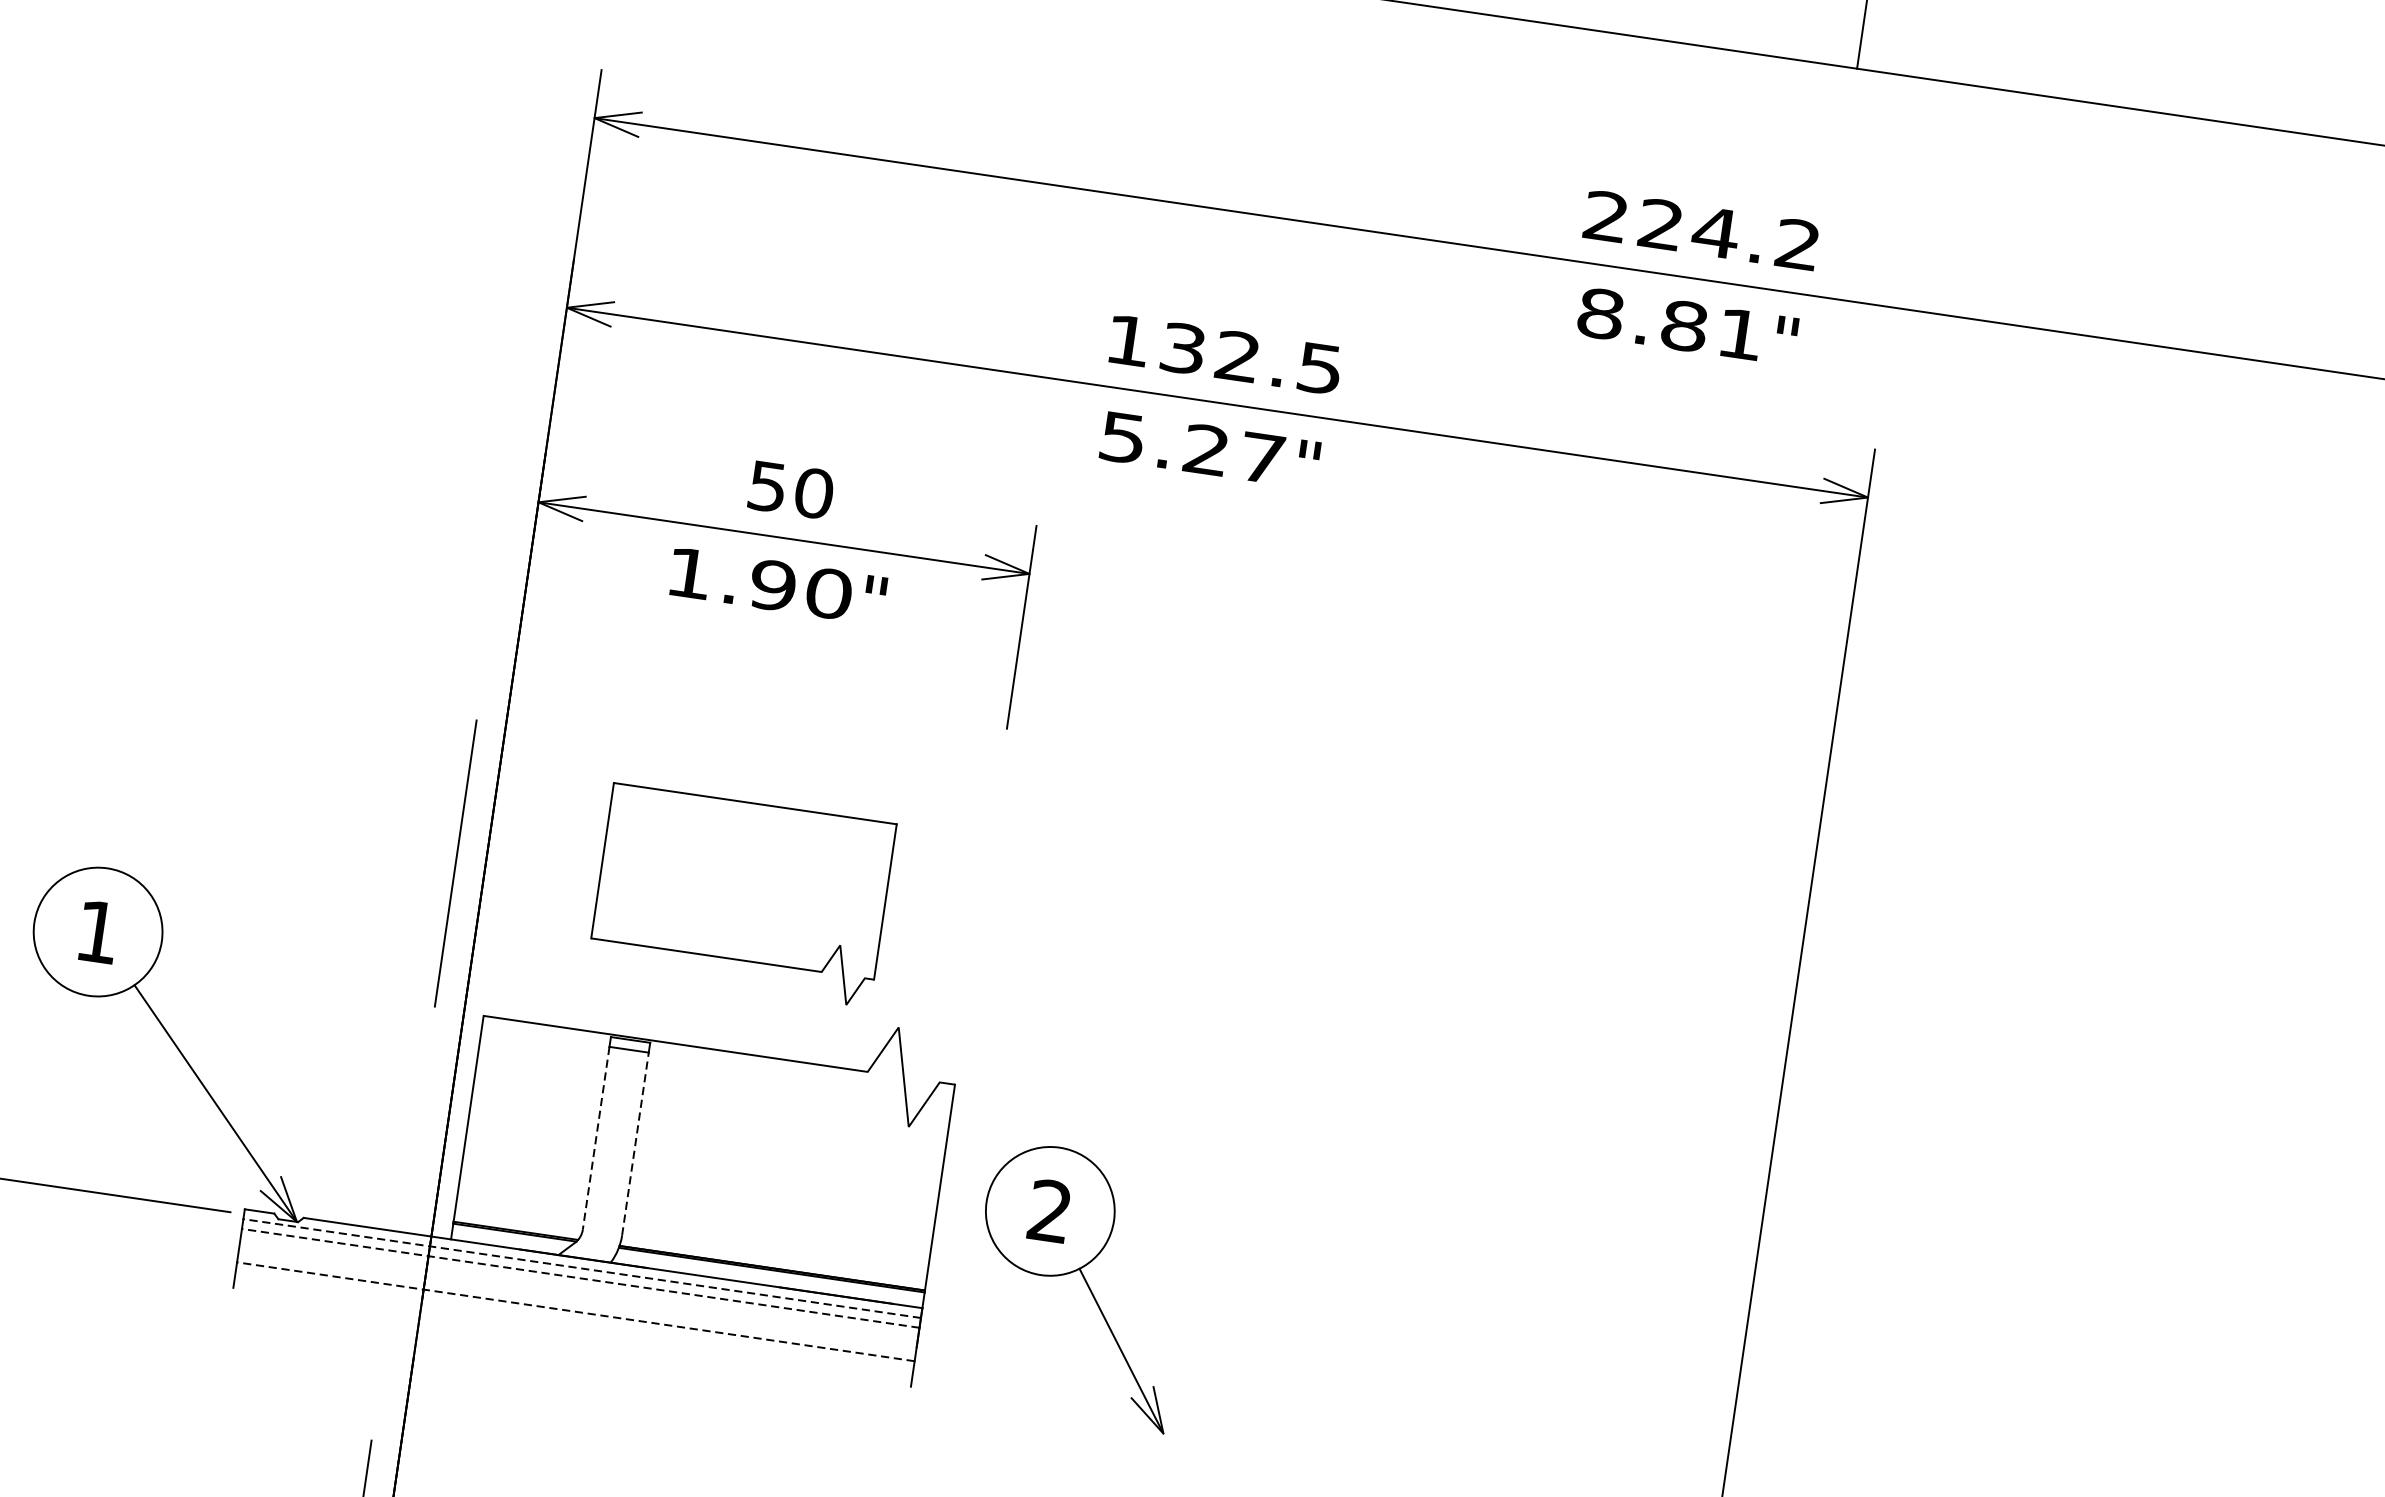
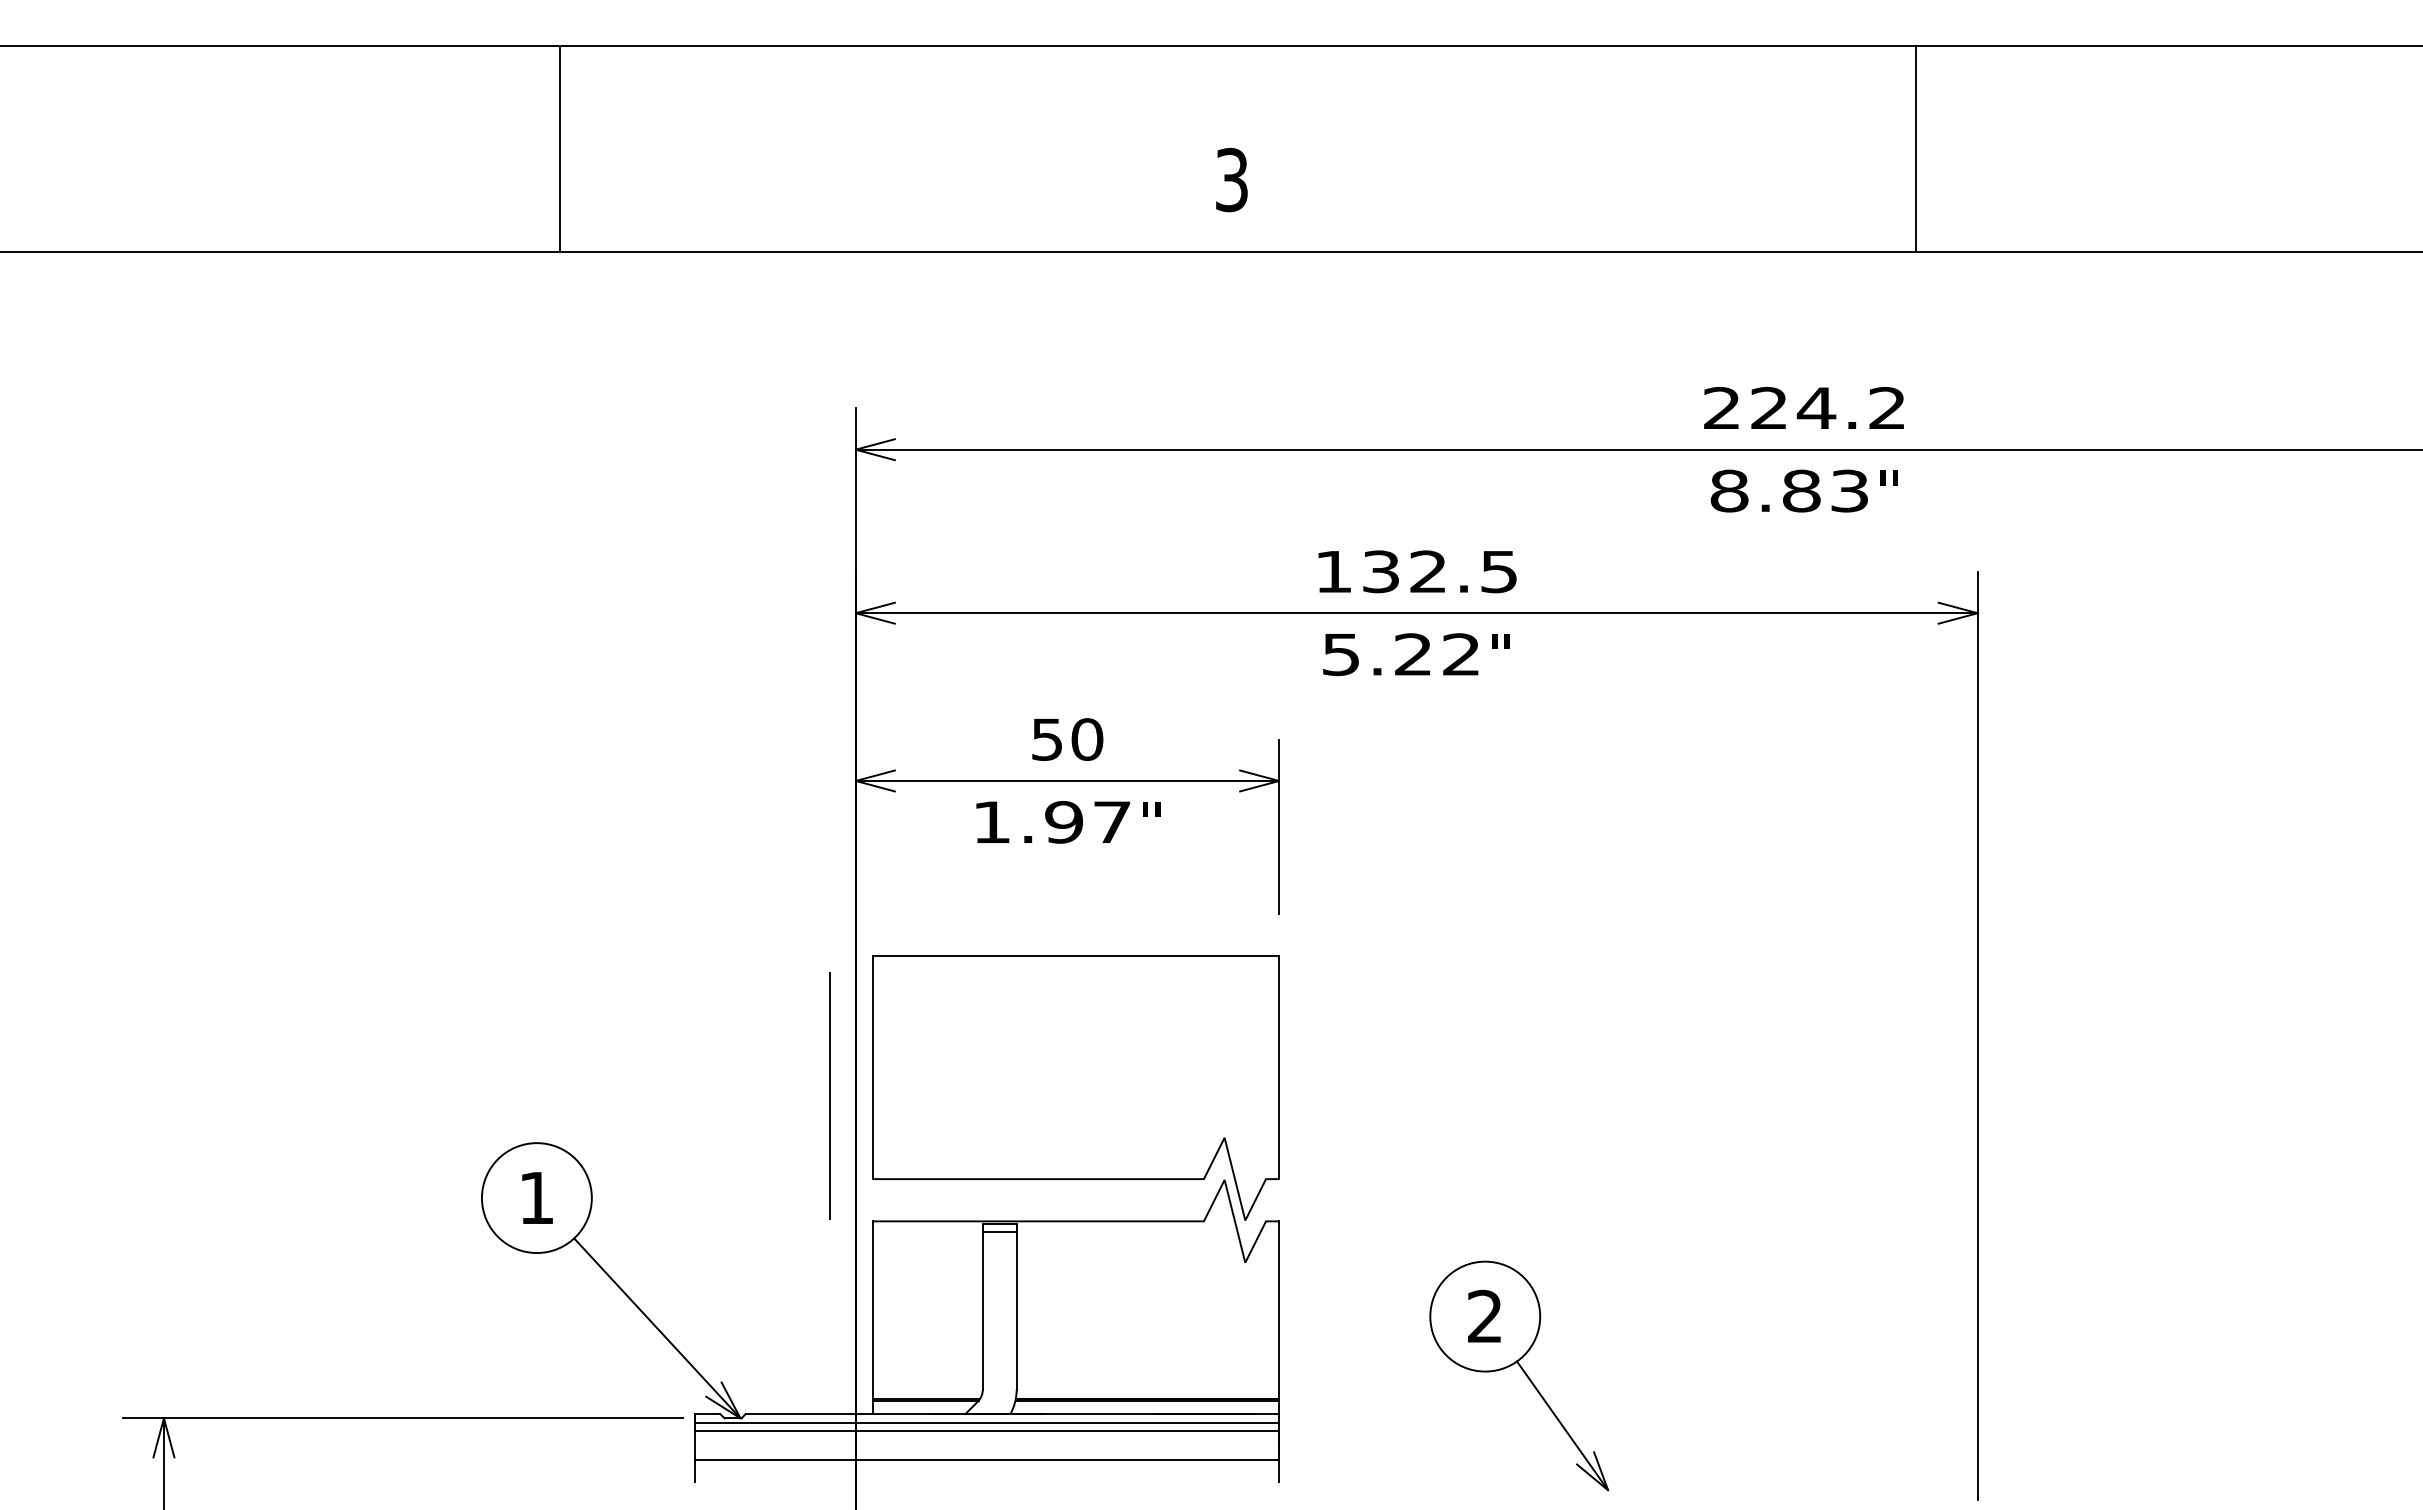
text: (1740, 333) -> (1849, 490), 8.81 -> 8.83
text: (1262, 458) -> (1461, 654), 5.27 -> 5.22
text: (829, 593) -> (1112, 822), 1.90 -> 1.97
part: (741, 894) -> (1075, 1087), size x1.67
line: (595, 1137) -> (982, 1310), dashed -> solid
line: (635, 1143) -> (1016, 1310), dashed -> solid
line: (581, 1268) -> (986, 1422), dashed -> solid
line: (580, 1278) -> (986, 1431), dashed -> solid
part: (1080, 1285) -> (1519, 1375), moved
line: (575, 1311) -> (986, 1459), dashed -> solid

